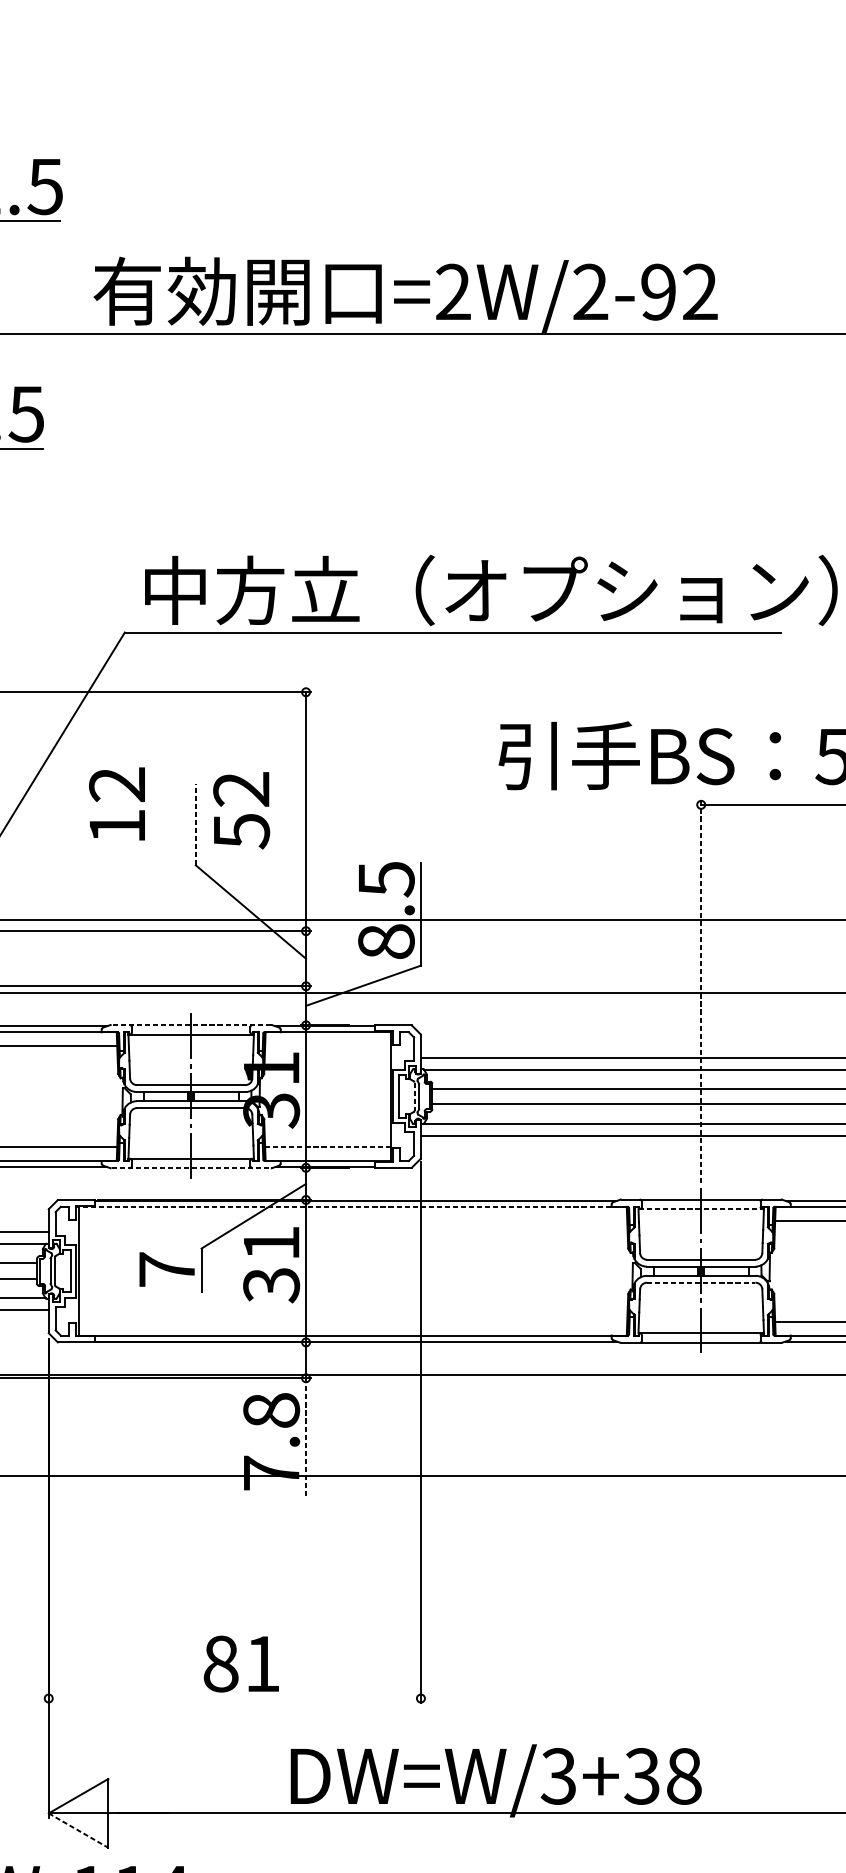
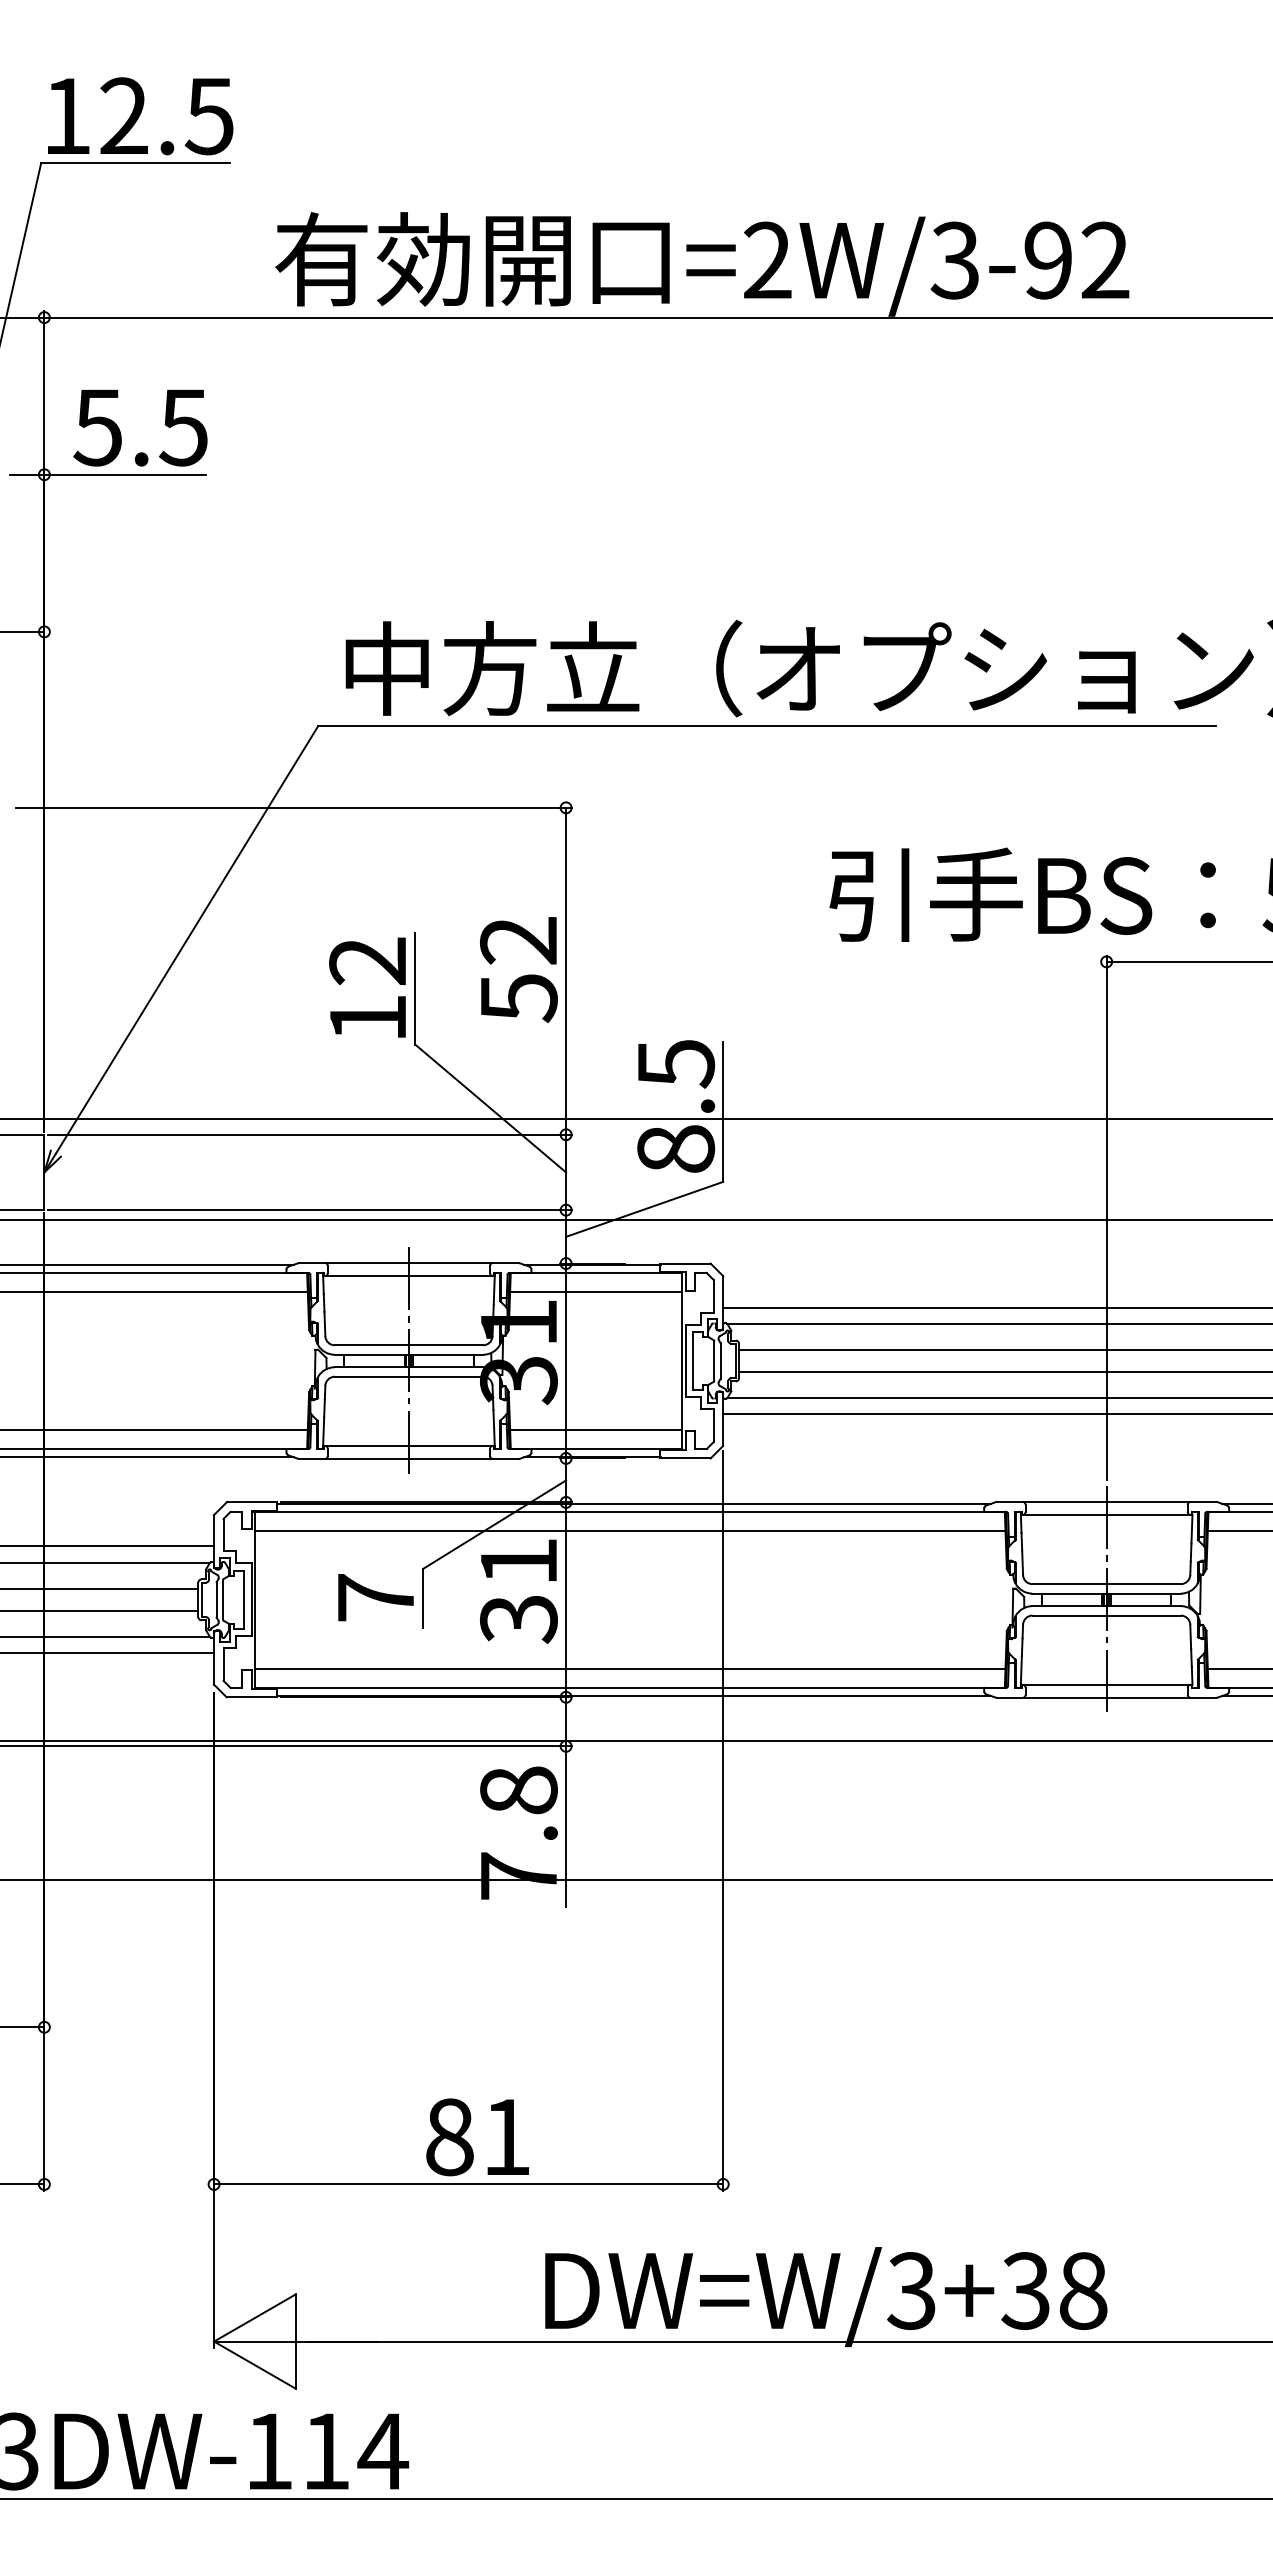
text: (589, 292) -> (954, 260), =2W/2-92 -> =2W/3-92
text: (117, 803) -> (367, 987), moved
text: (241, 810) -> (518, 969), moved
line: (195, 824) -> (415, 988), dashed -> solid
line: (701, 991) -> (1106, 1217), dashed -> solid
line: (190, 1024) -> (408, 1262), dashed -> solid
line: (328, 1045) -> (596, 1291), added
line: (414, 1096) -> (714, 1361), dashed -> solid
line: (328, 1147) -> (596, 1430), dashed -> solid
line: (190, 1168) -> (408, 1459), dashed -> solid
line: (350, 1206) -> (627, 1511), dashed -> solid
line: (701, 1209) -> (1106, 1515), dashed -> solid
line: (352, 1220) -> (629, 1530), added
line: (701, 1282) -> (1107, 1615), dashed -> solid
line: (352, 1322) -> (629, 1669), added
line: (306, 1437) -> (566, 1827), dashed -> solid
line: (234, 1698) -> (468, 2184), added
line: (79, 1830) -> (255, 2365), dashed -> solid

